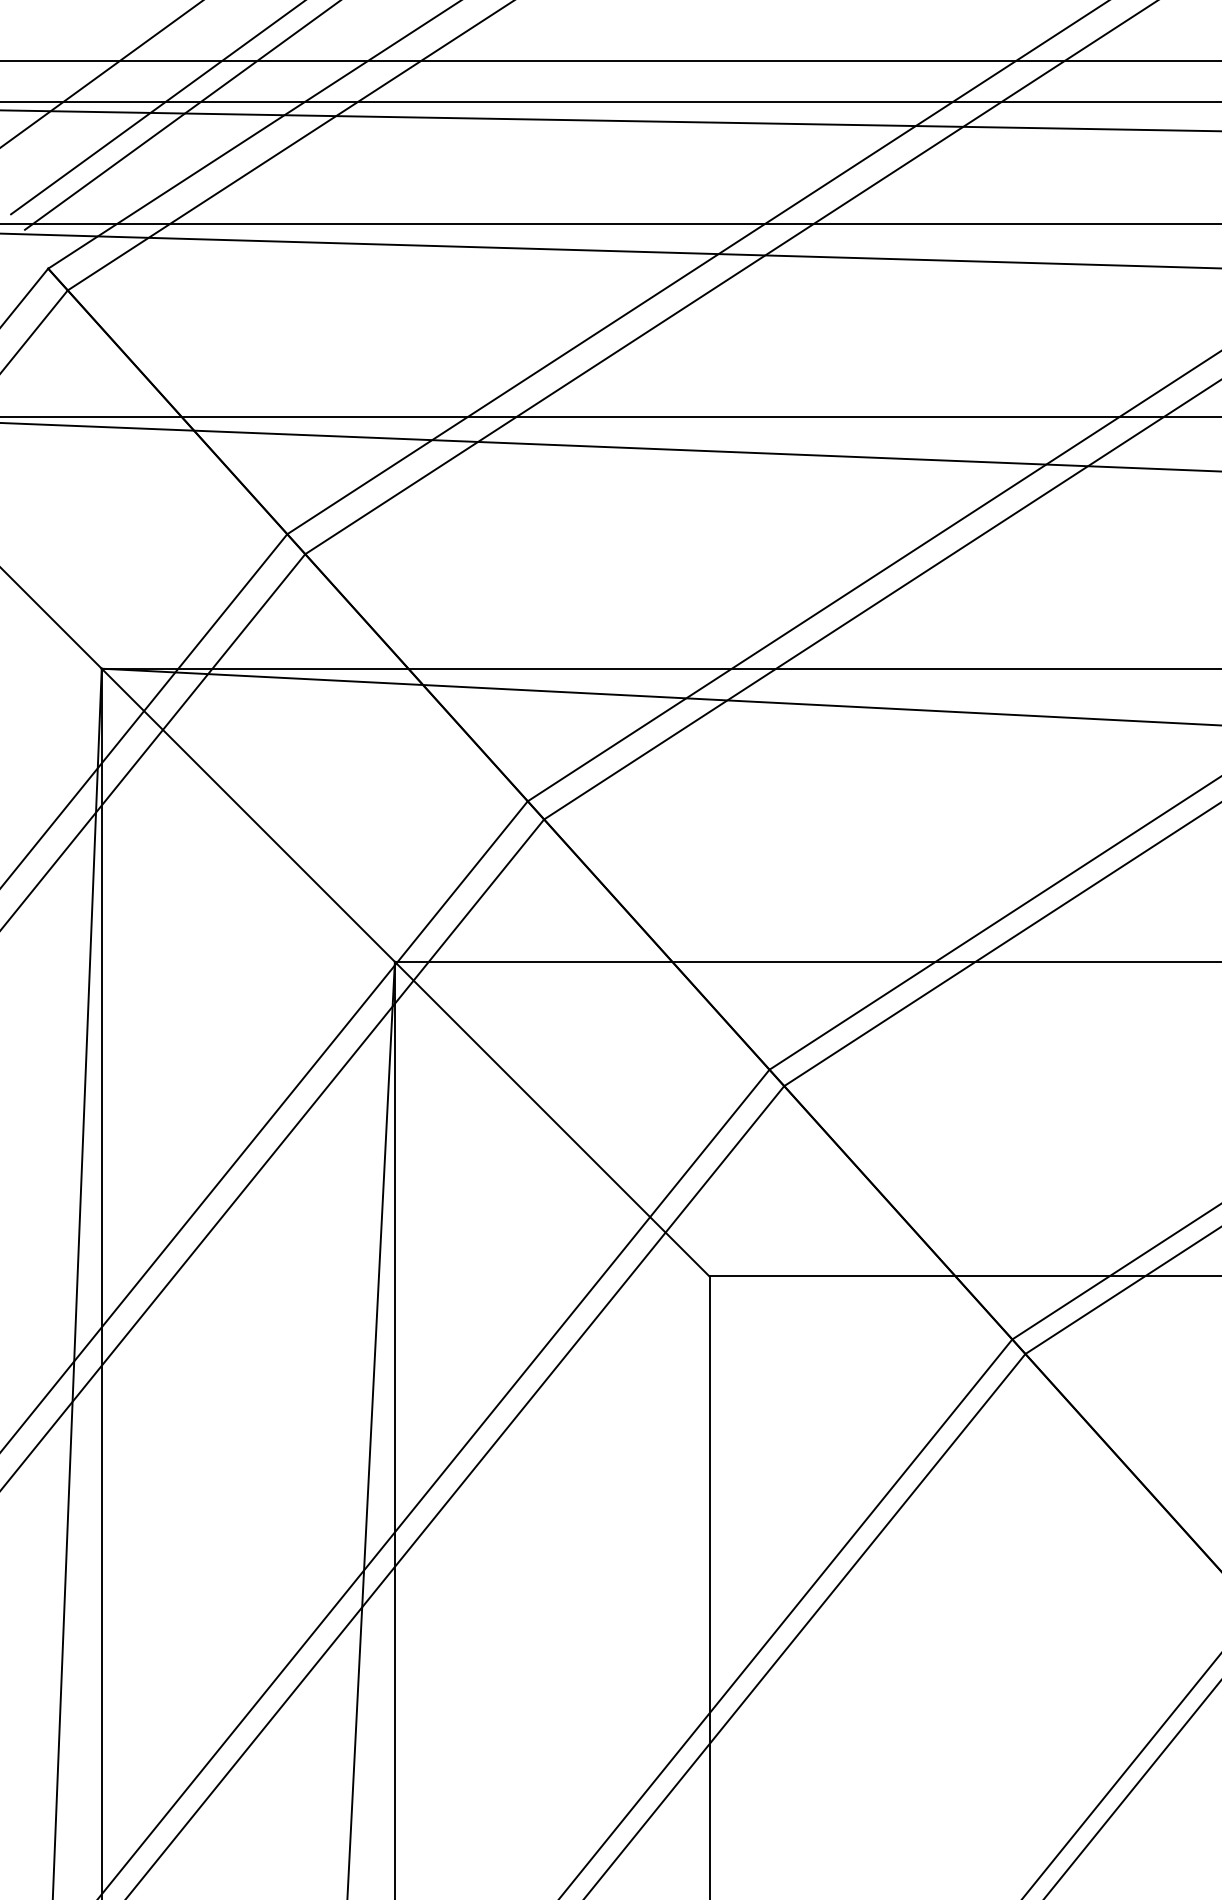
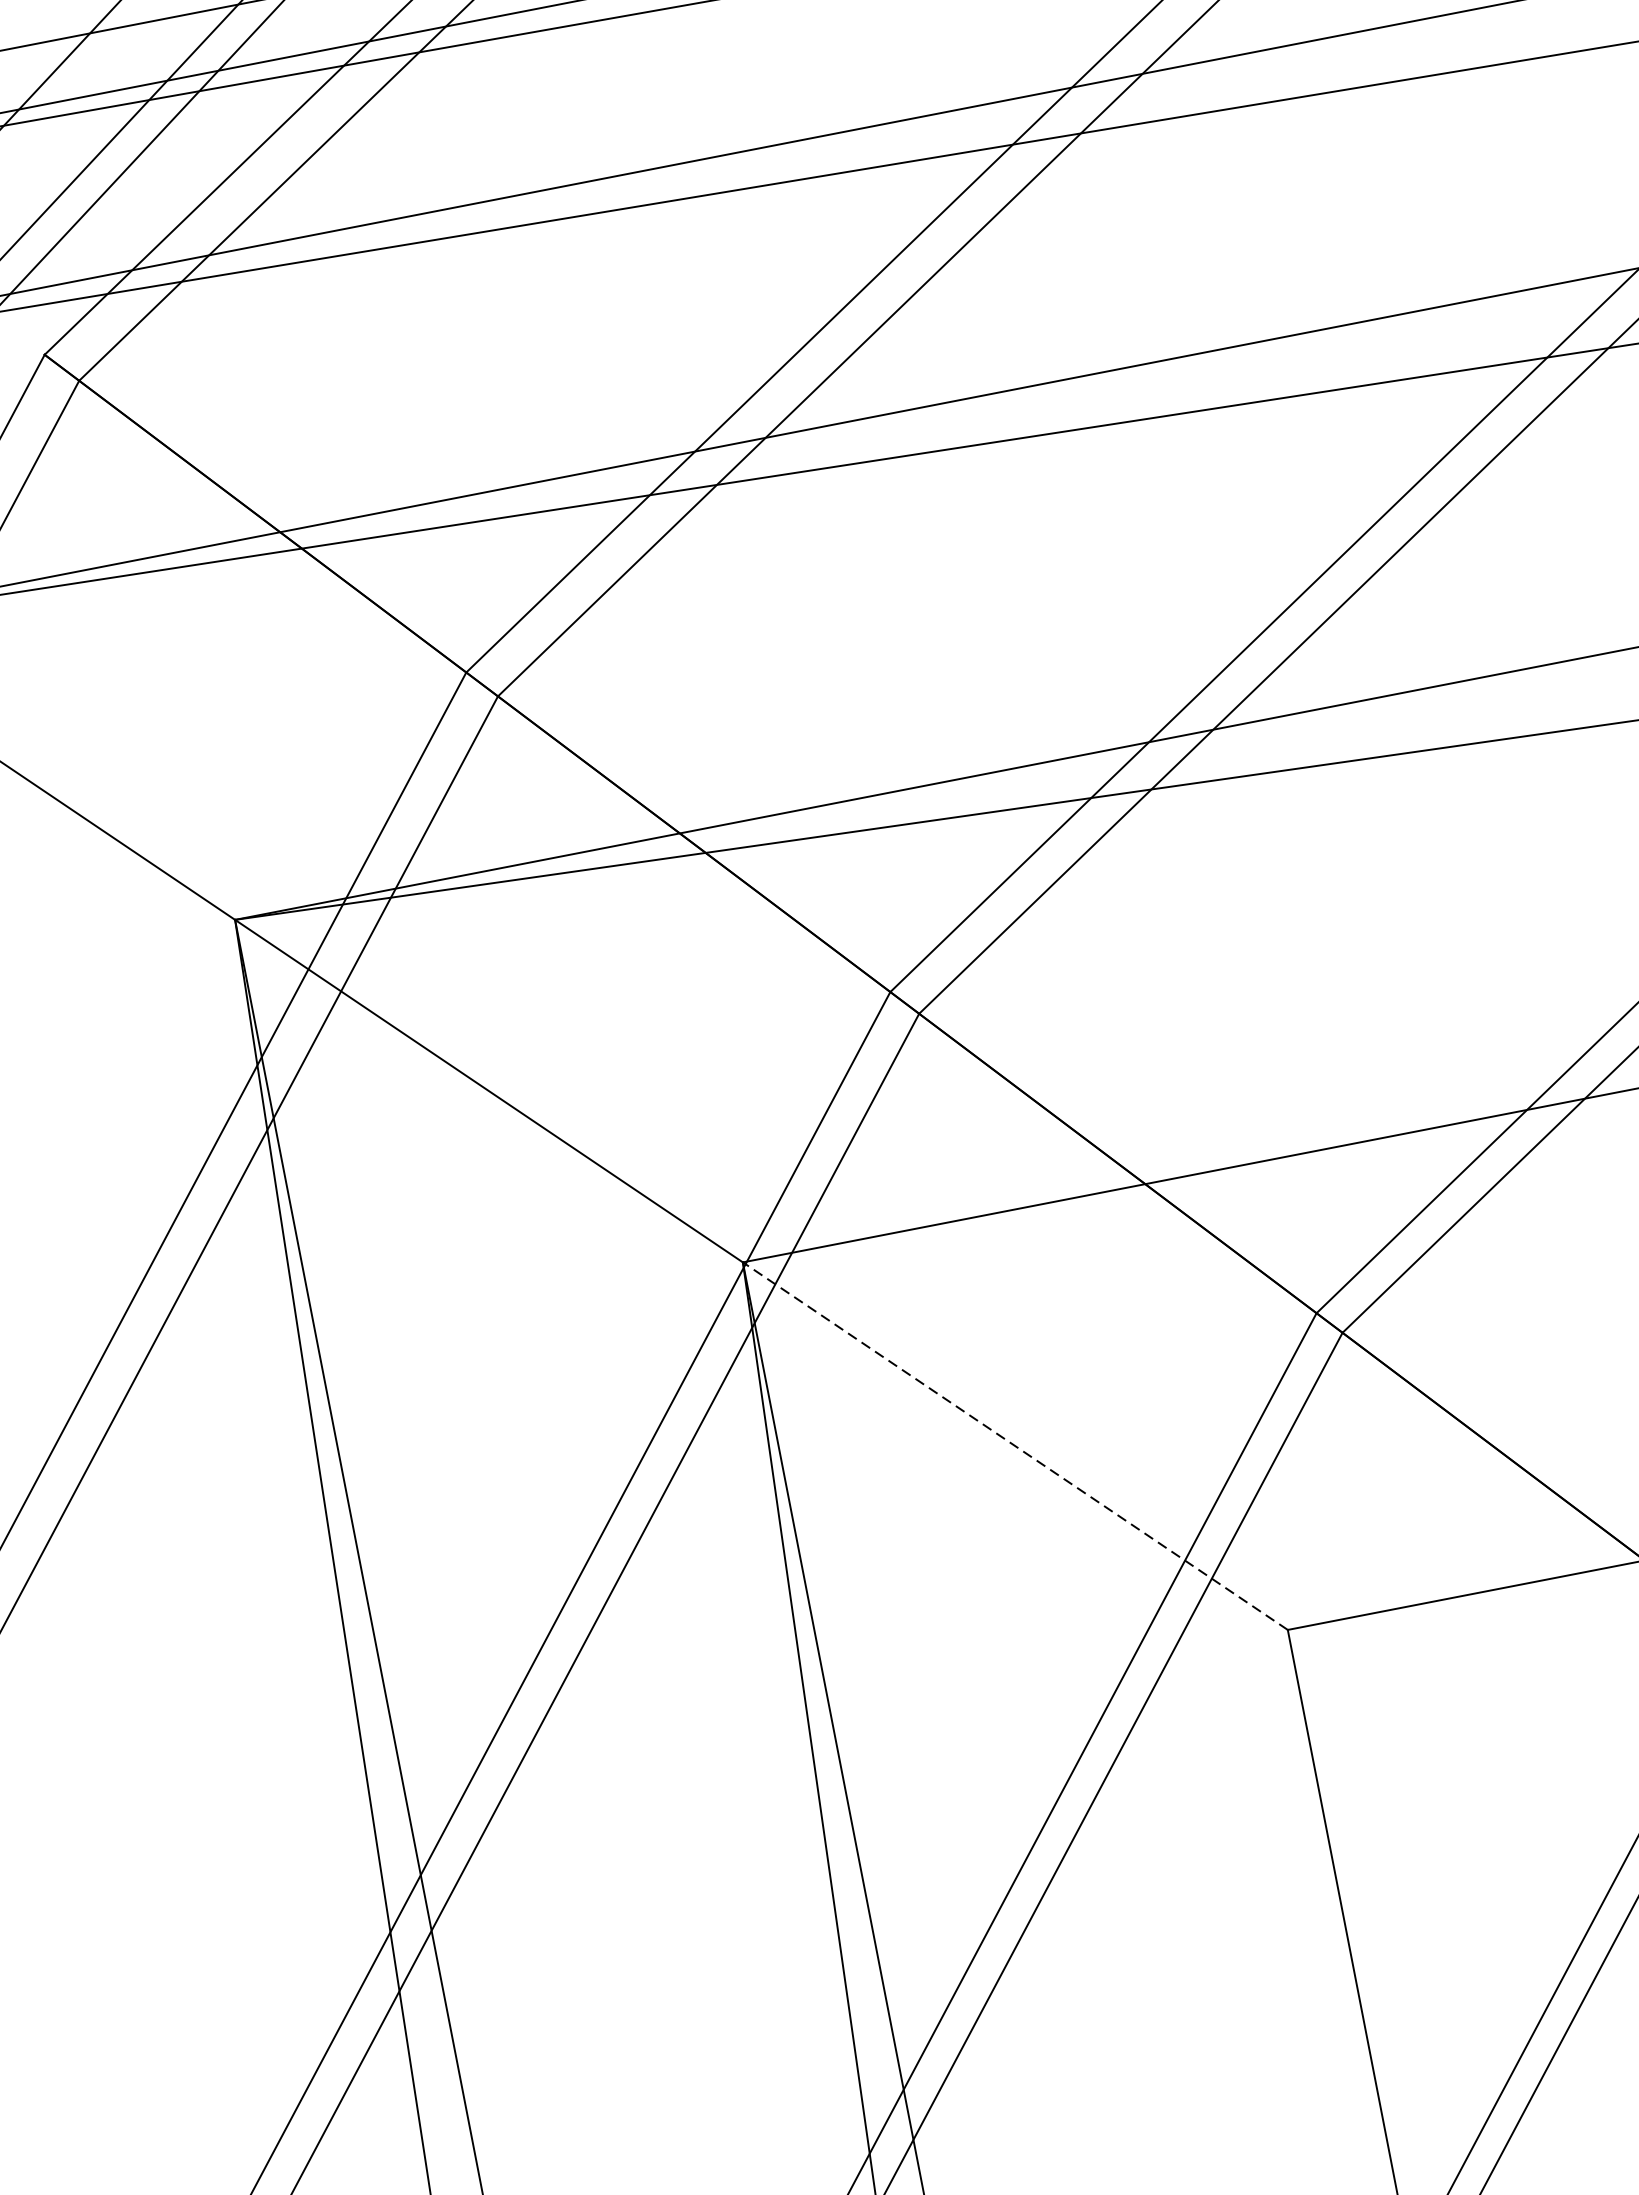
line: (551, 1118) -> (1014, 1445), solid -> dashed

